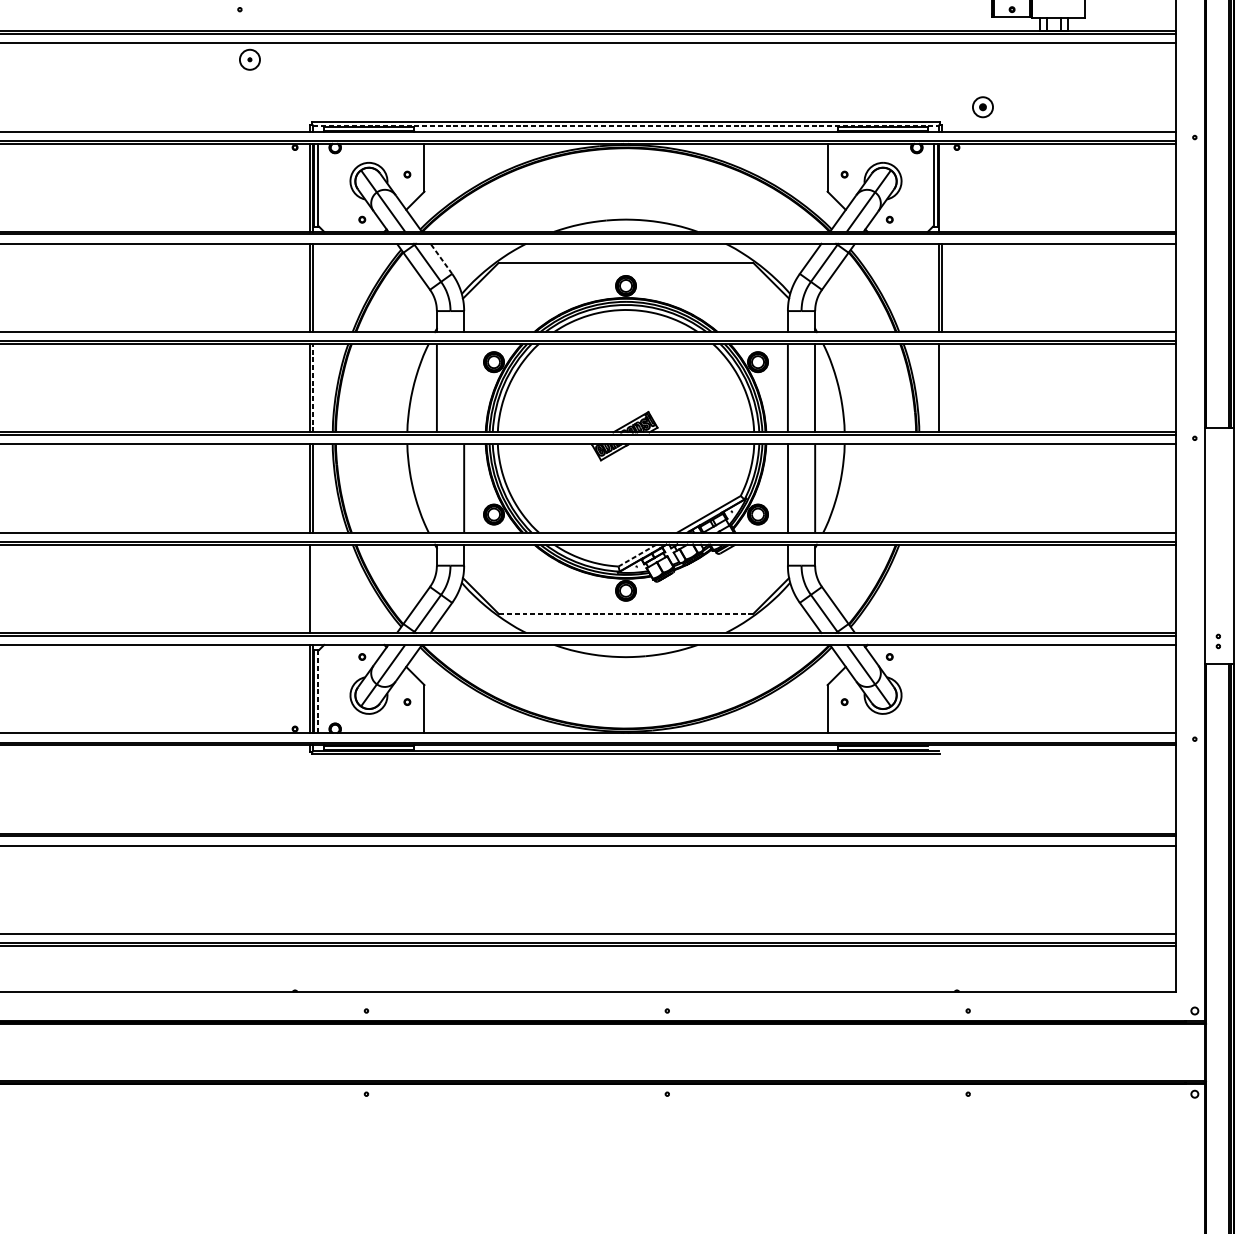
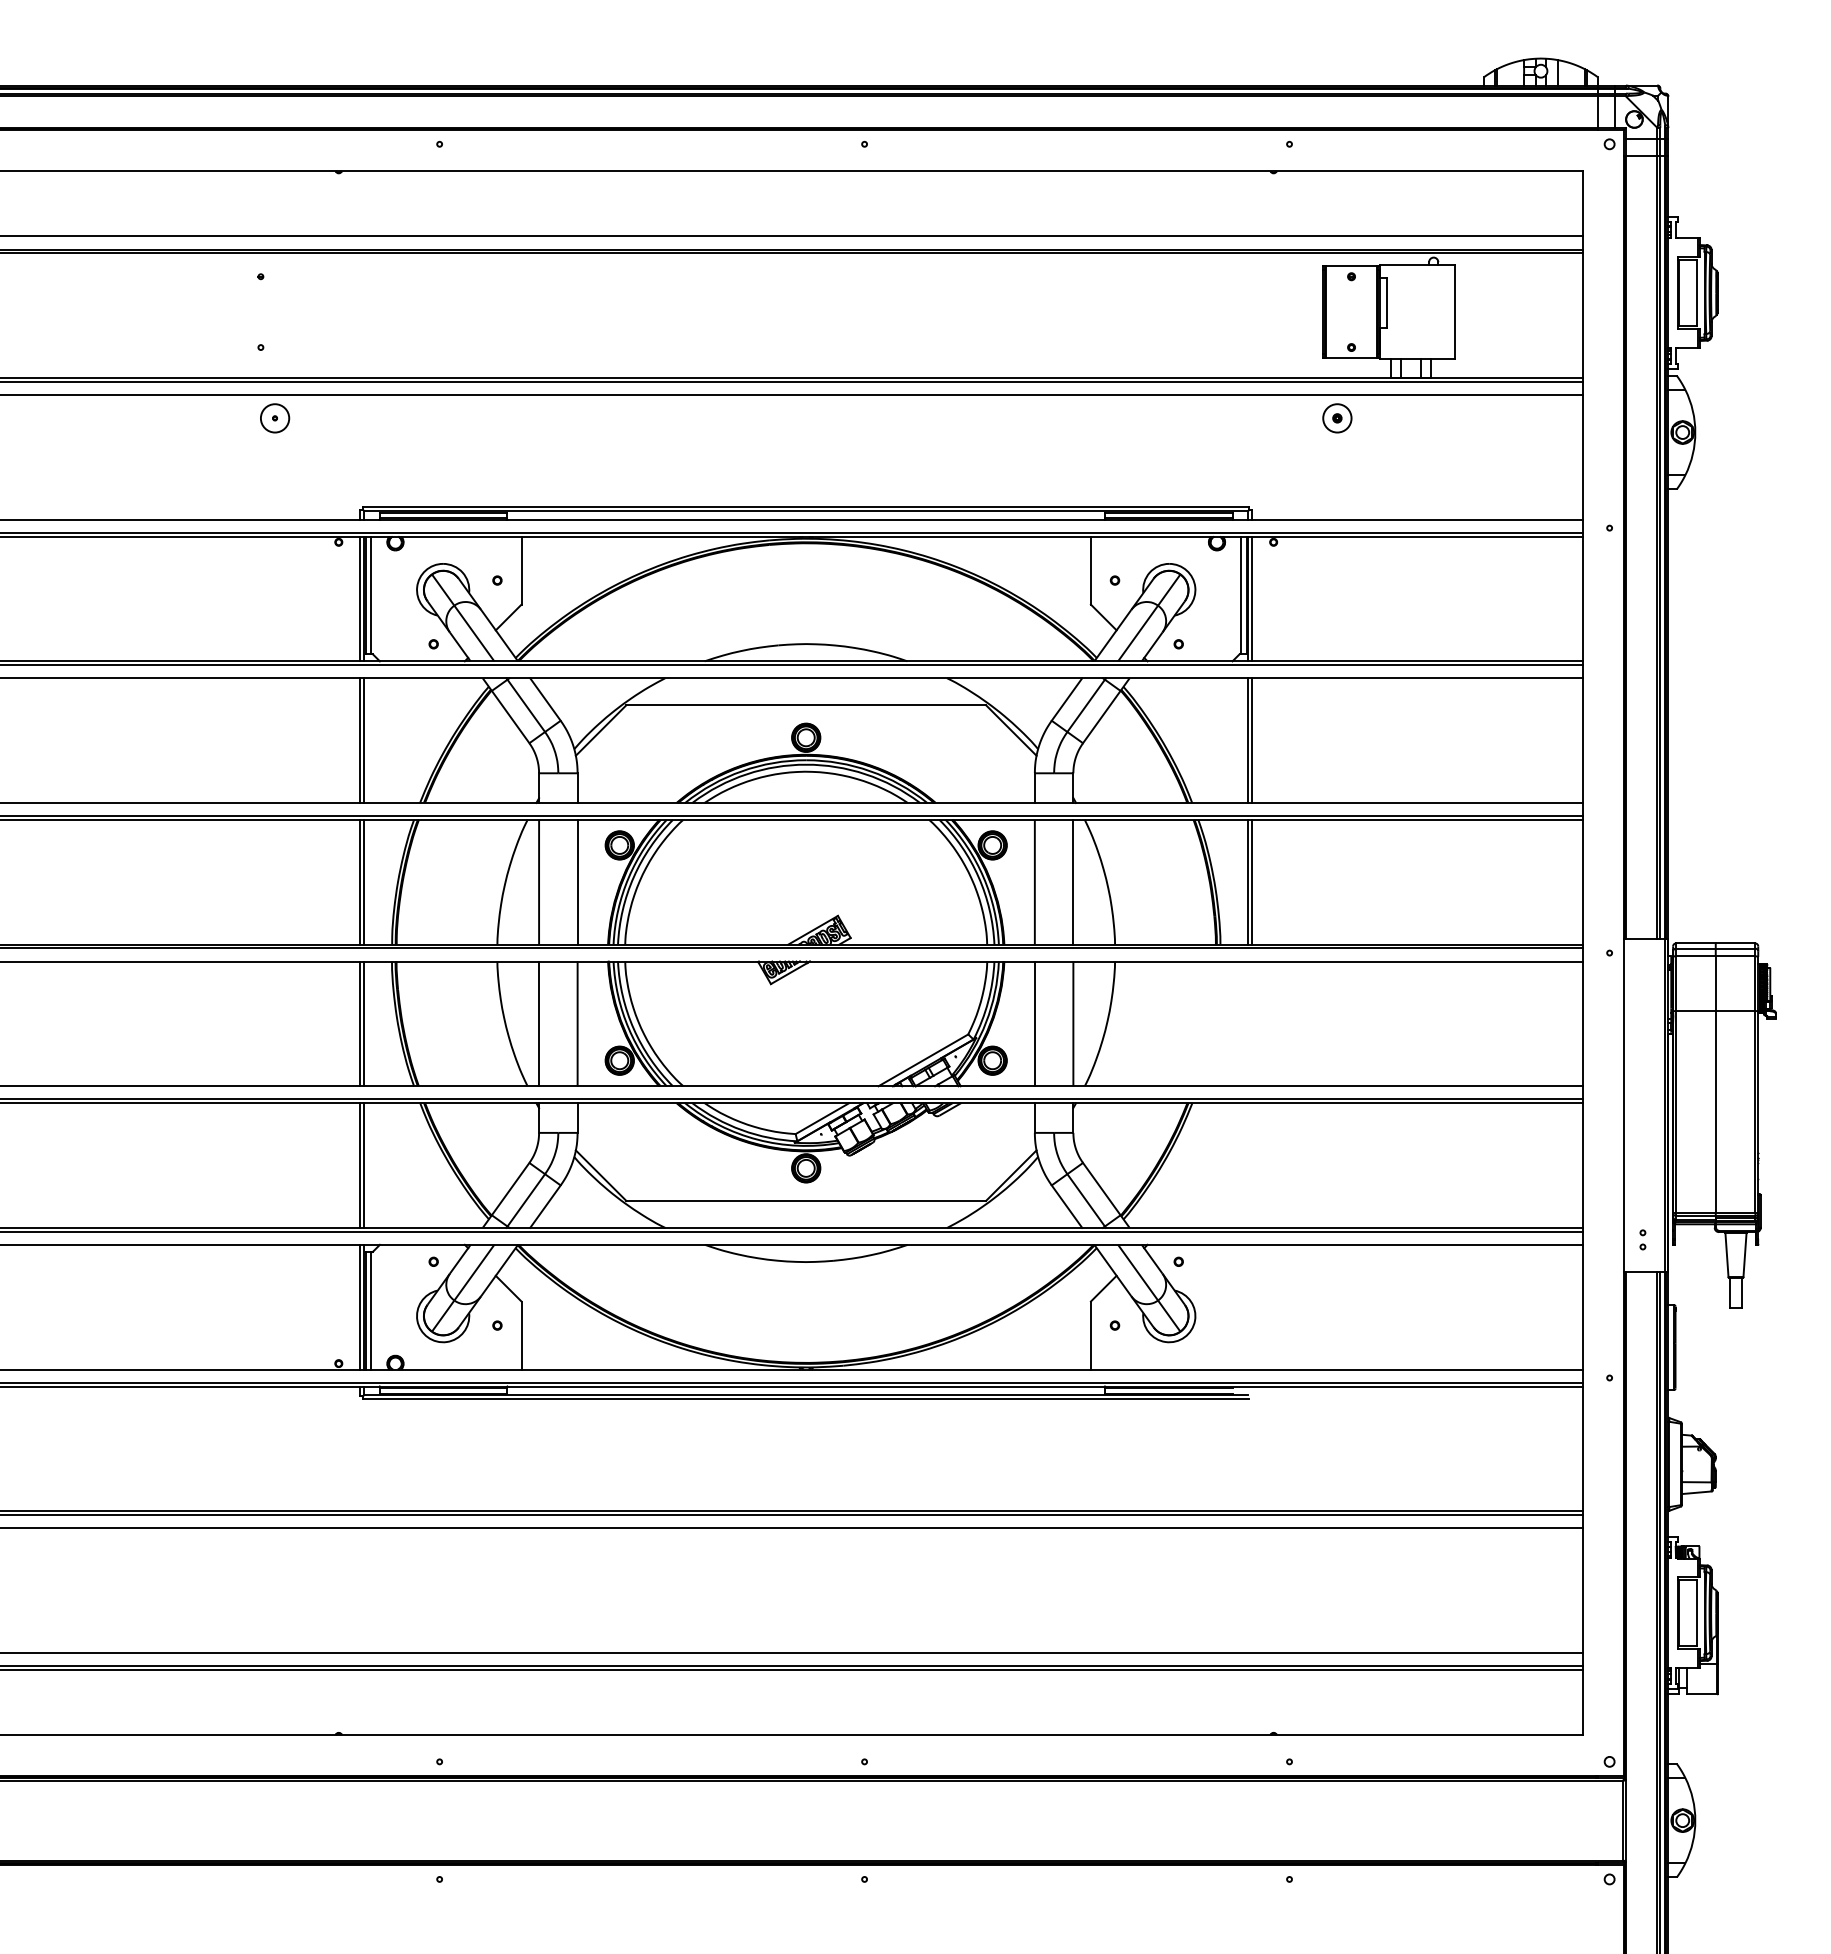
part: (983, 107) -> (1337, 418), moved
line: (626, 125) -> (806, 511), dashed -> solid
line: (941, 187) -> (1252, 598), added
line: (441, 258) -> (545, 699), dashed -> solid
line: (313, 387) -> (364, 881), dashed -> solid
line: (464, 387) -> (577, 881), added
line: (941, 387) -> (1252, 881), added
line: (437, 488) -> (539, 1023), added
line: (637, 555) -> (822, 1118), dashed -> solid
line: (313, 588) -> (364, 1165), added
line: (626, 613) -> (806, 1200), dashed -> solid
line: (318, 691) -> (371, 1310), dashed -> solid

